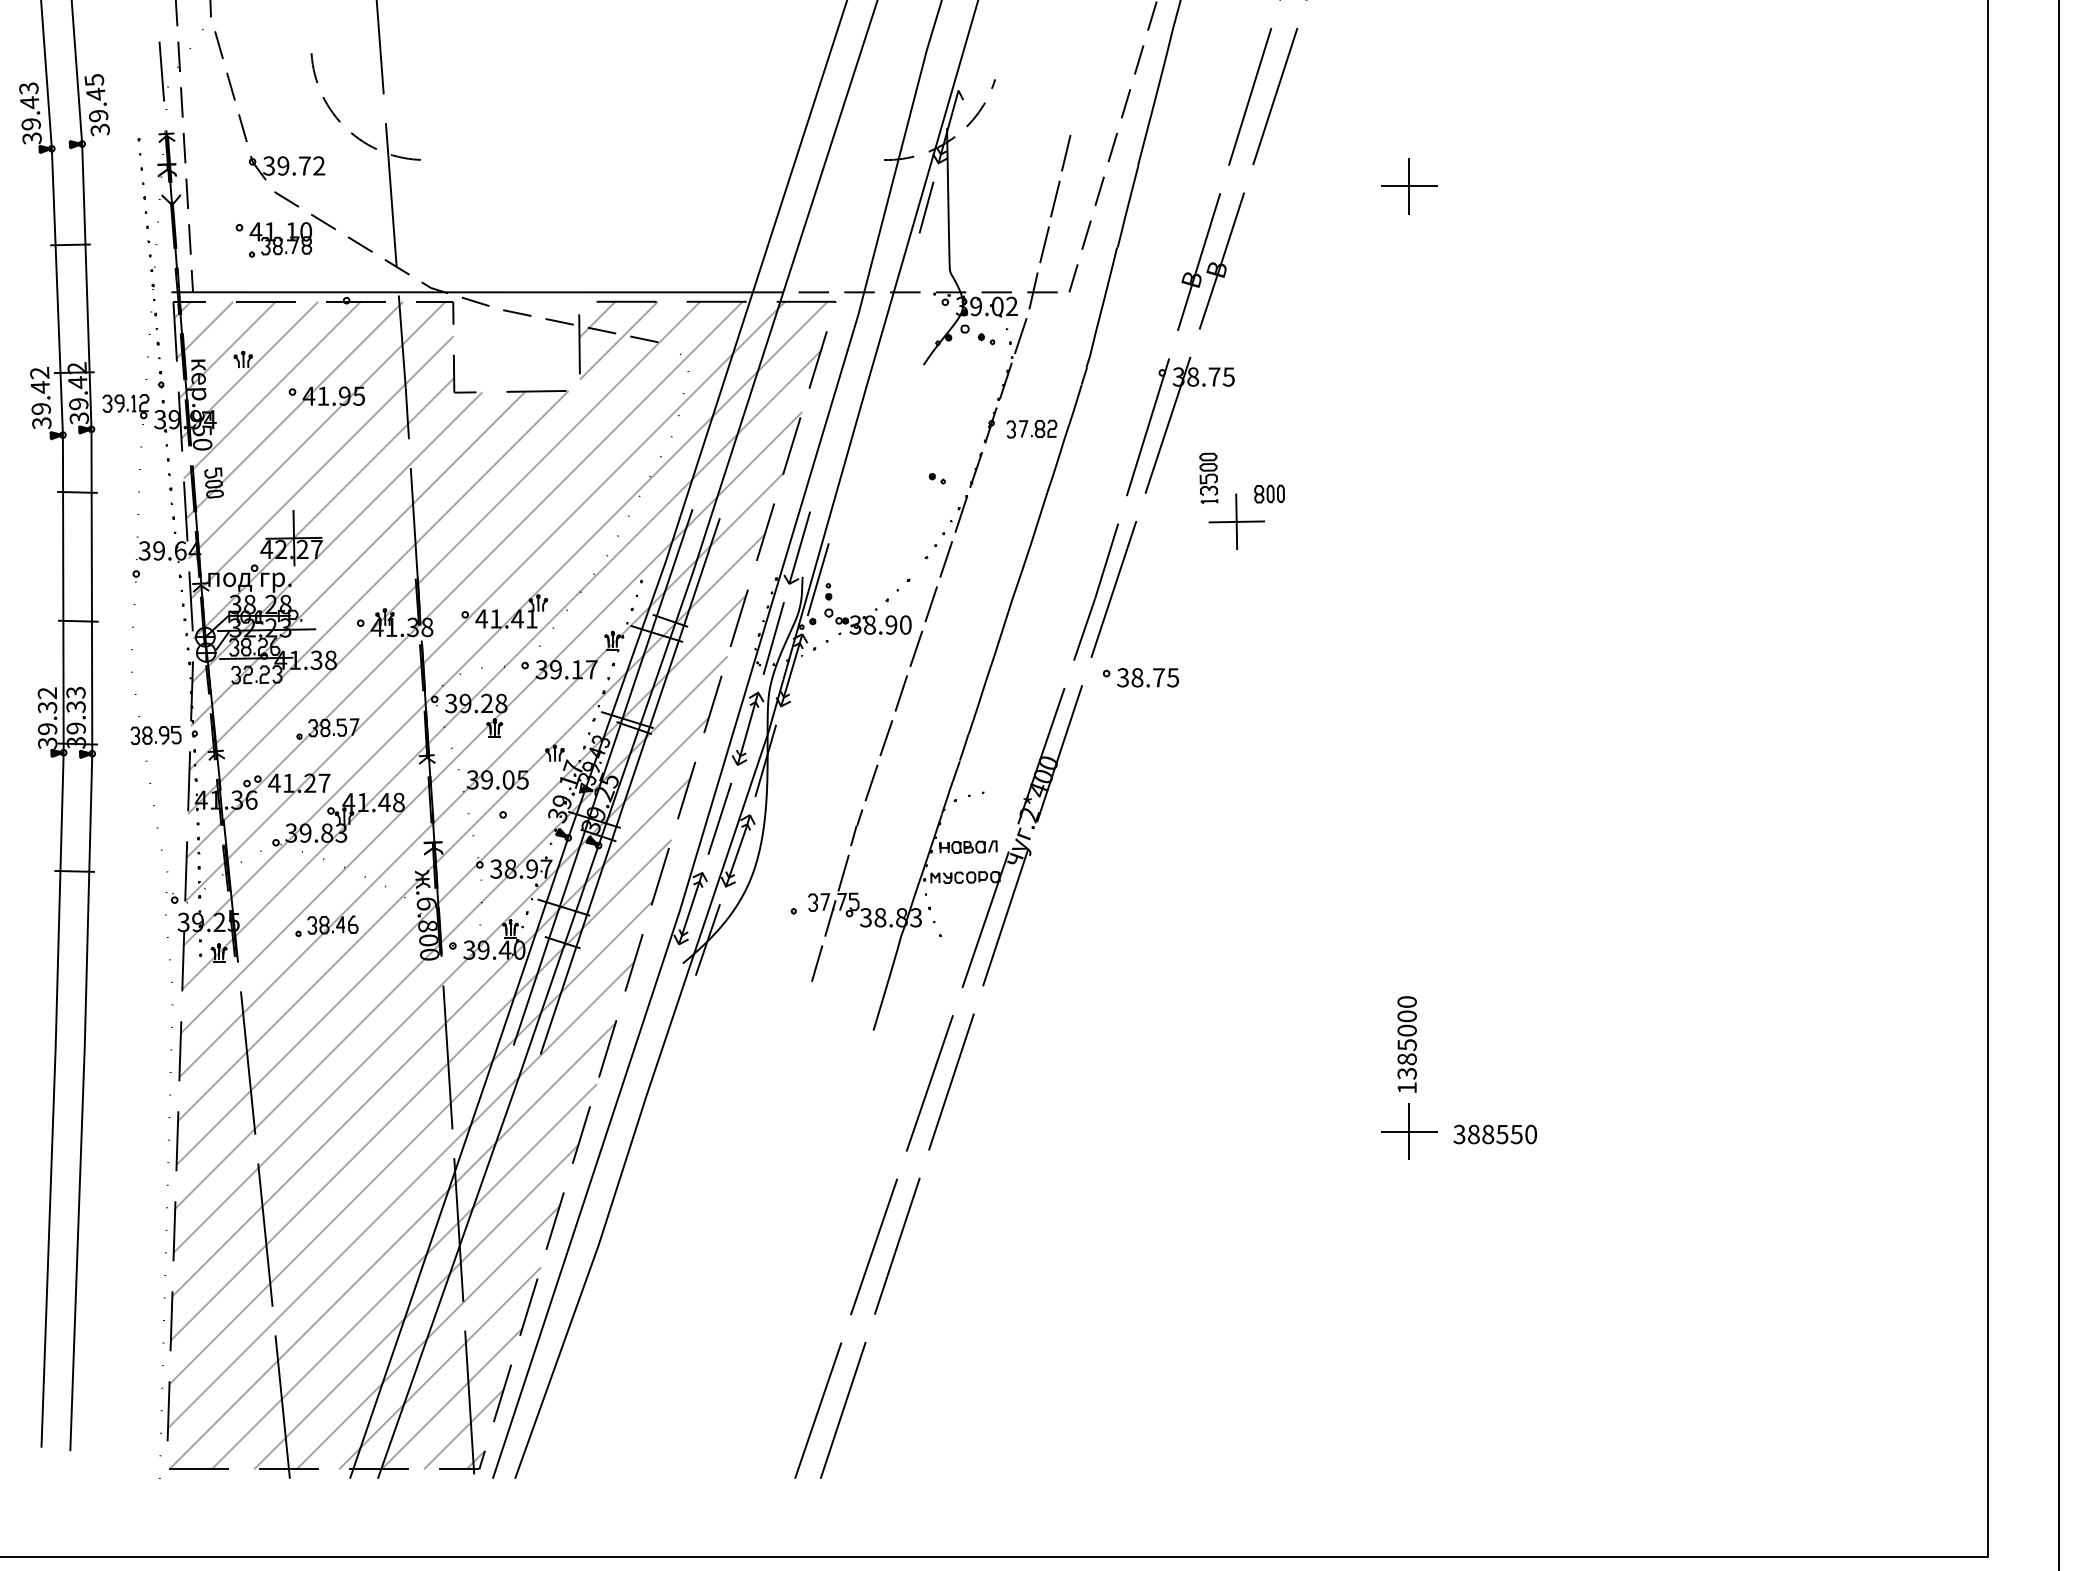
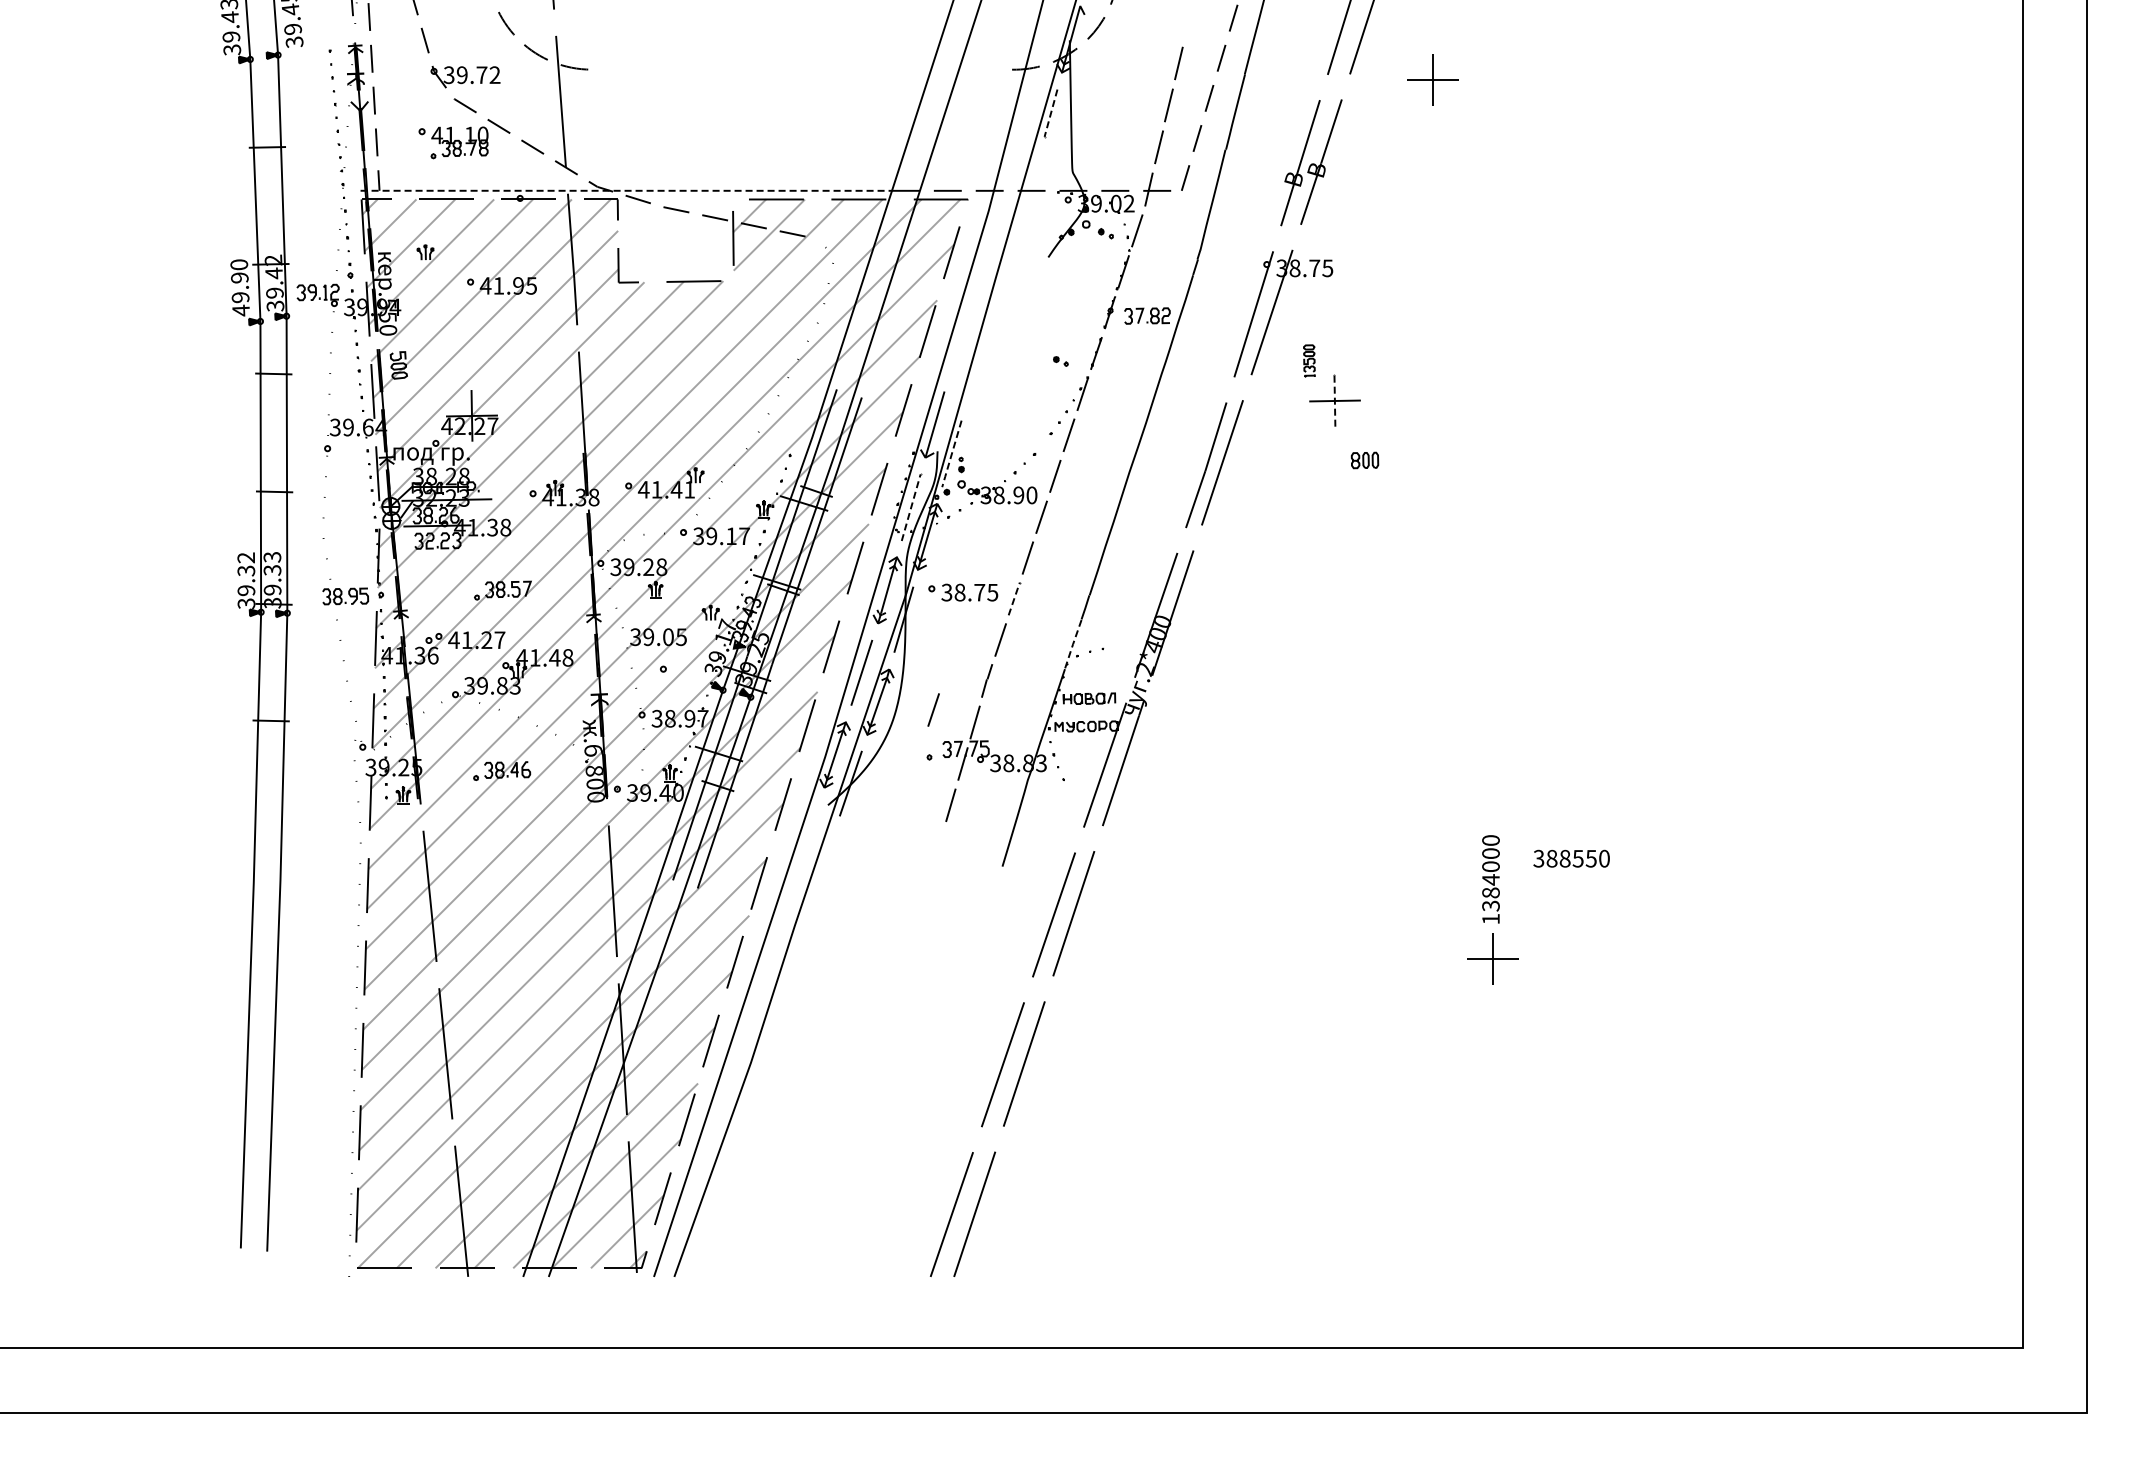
part: (1408, 186) -> (1432, 79), moved
line: (925, 208) -> (1050, 114), solid -> dashed
line: (462, 291) -> (626, 190), solid -> dashed
text: (41, 397) -> (240, 287), 39.42 -> 49.90
part: (1208, 477) -> (1309, 360), size x0.7
part: (1268, 494) -> (1364, 460), moved
line: (1236, 520) -> (1334, 399), solid -> dashed
line: (817, 580) -> (951, 454), solid -> dashed
line: (774, 637) -> (911, 506), solid -> dashed
part: (1141, 677) -> (963, 592), moved
line: (886, 737) -> (1014, 598), solid -> dashed
line: (951, 787) -> (1073, 644), solid -> dashed
line: (798, 858) -> (933, 709), added
text: (1406, 1044) -> (1490, 879), 1385000 -> 1384000
text: (1495, 1134) -> (1571, 858), moved

